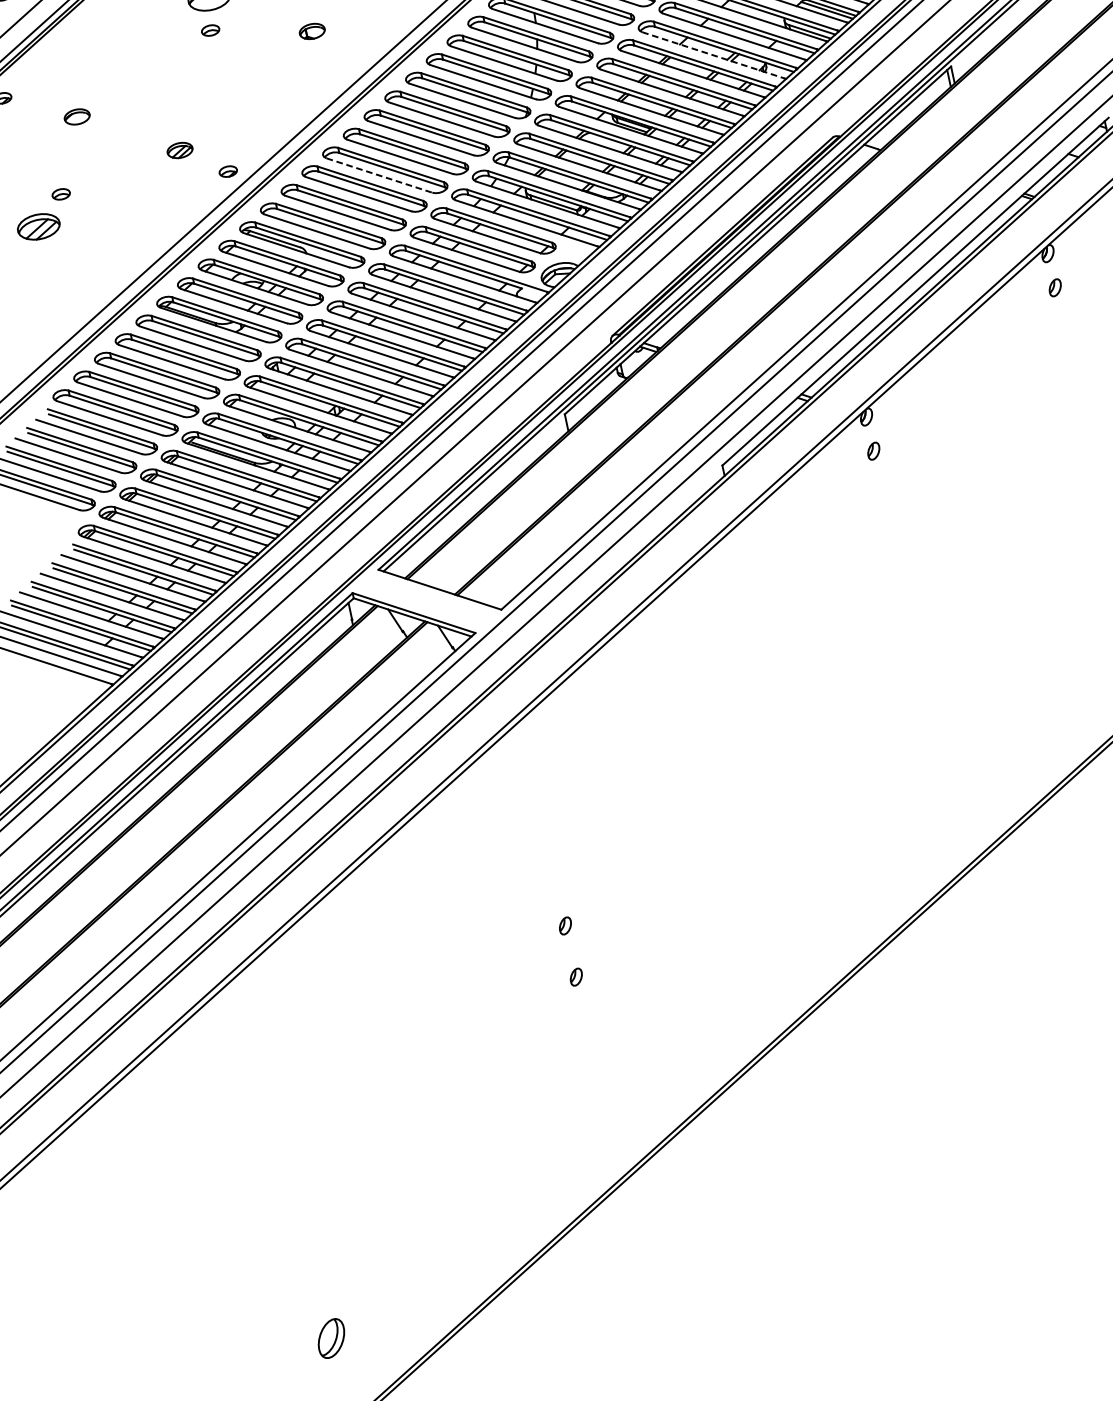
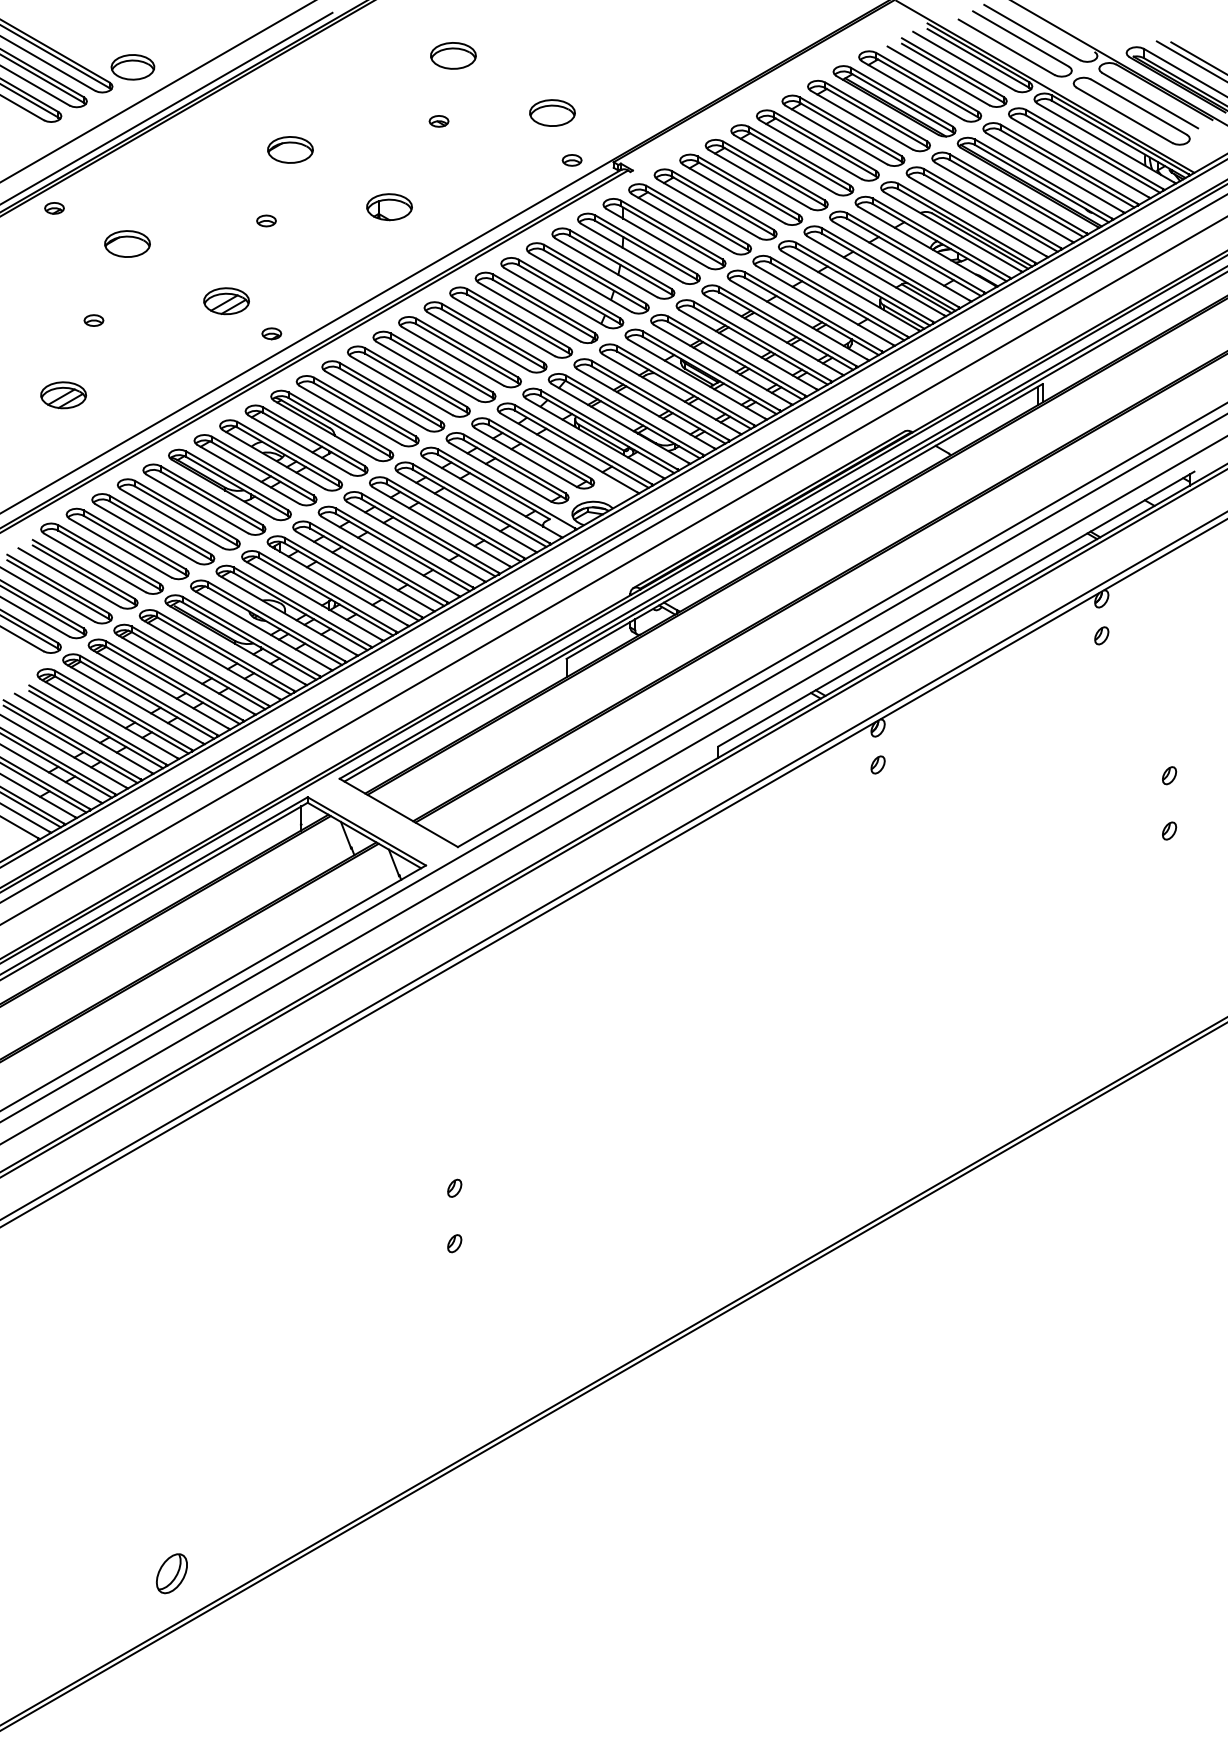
part: (210, 30) -> (266, 220), moved
part: (312, 31) -> (389, 207), size x1.67
line: (713, 55) -> (799, 320), dashed -> solid
part: (77, 116) -> (127, 243), size x1.67
part: (180, 150) -> (226, 301), size x1.67
line: (379, 175) -> (427, 371), dashed -> solid
part: (38, 227) -> (63, 395), moved
part: (331, 1338) -> (171, 1573), moved

